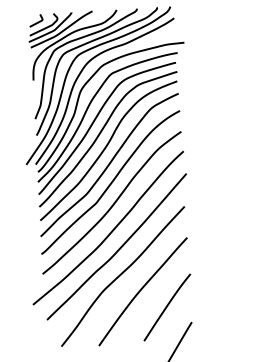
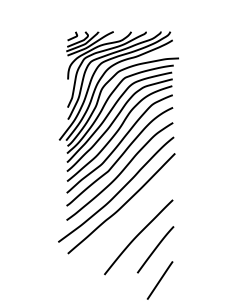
curve: (122, 275) -> (124, 224), removed

